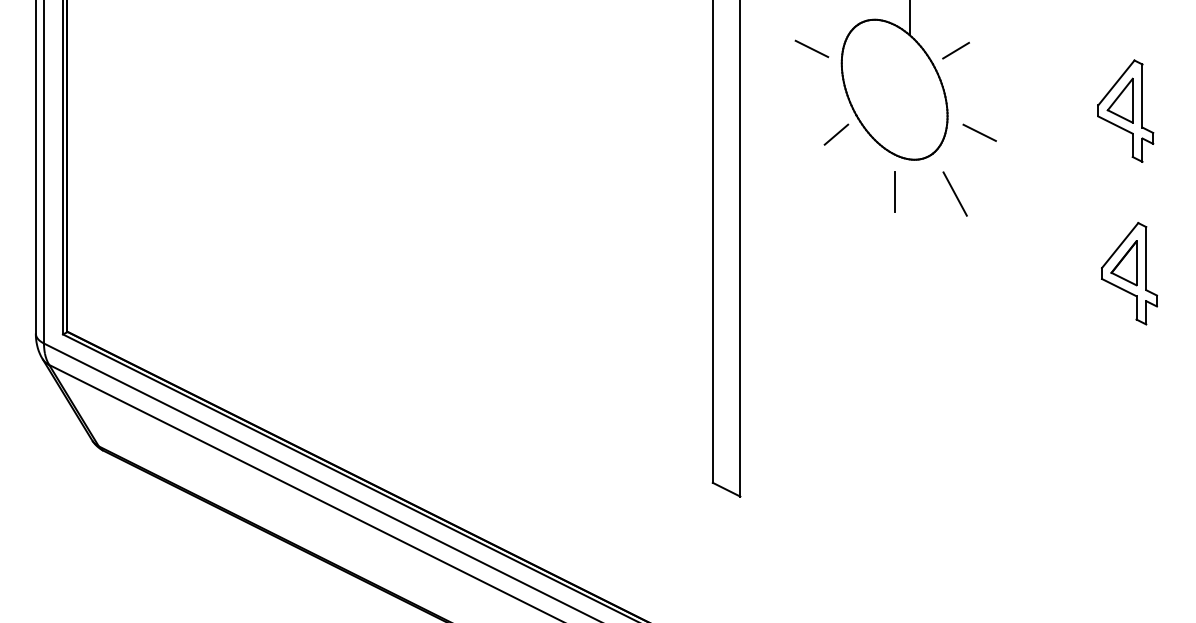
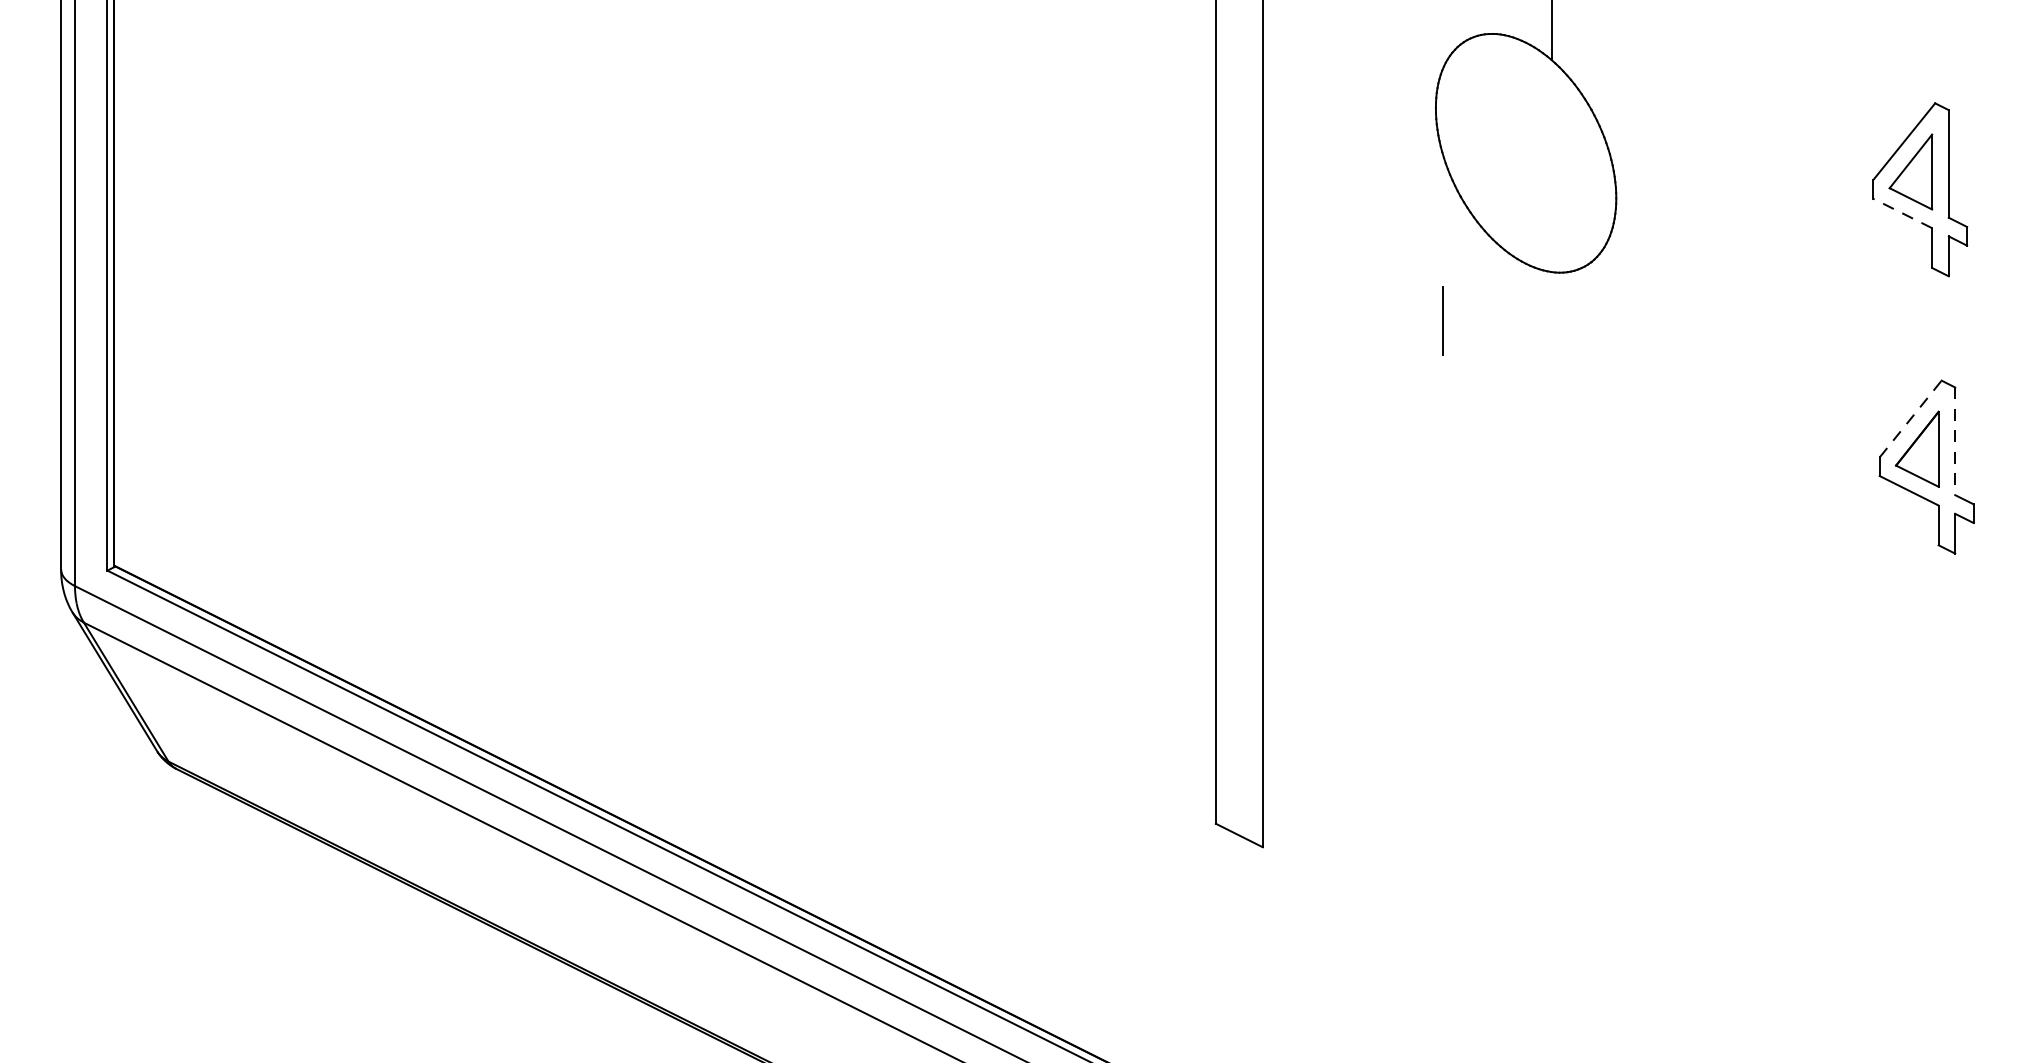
line: (811, 48) -> (1384, 82), removed
line: (955, 50) -> (1629, 86), removed
line: (1115, 124) -> (1902, 212), solid -> dashed
line: (979, 132) -> (1670, 226), removed
line: (836, 134) -> (1426, 229), removed
line: (894, 191) -> (1442, 319), moved
line: (954, 193) -> (1628, 330), removed
line: (1120, 245) -> (1911, 418), solid -> dashed
line: (1146, 258) -> (1955, 441), solid -> dashed

